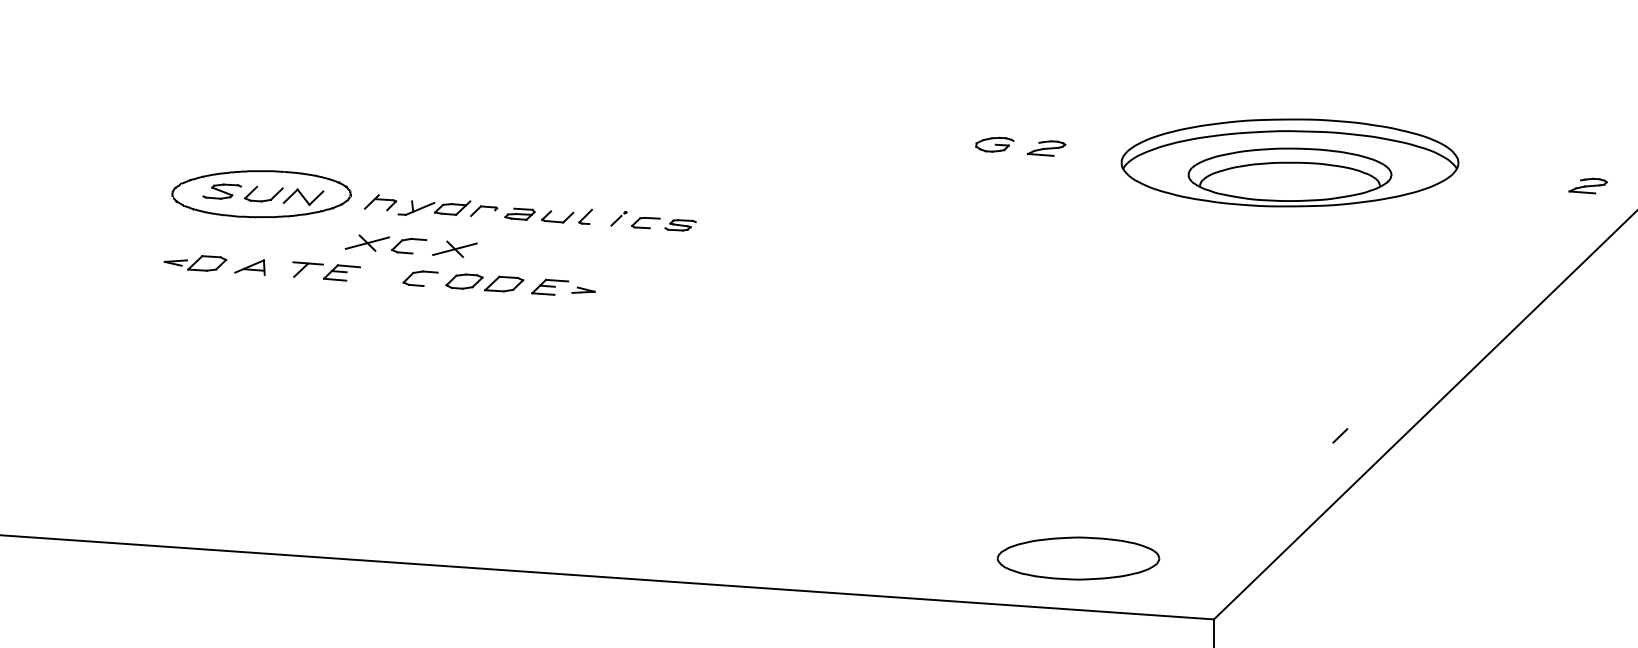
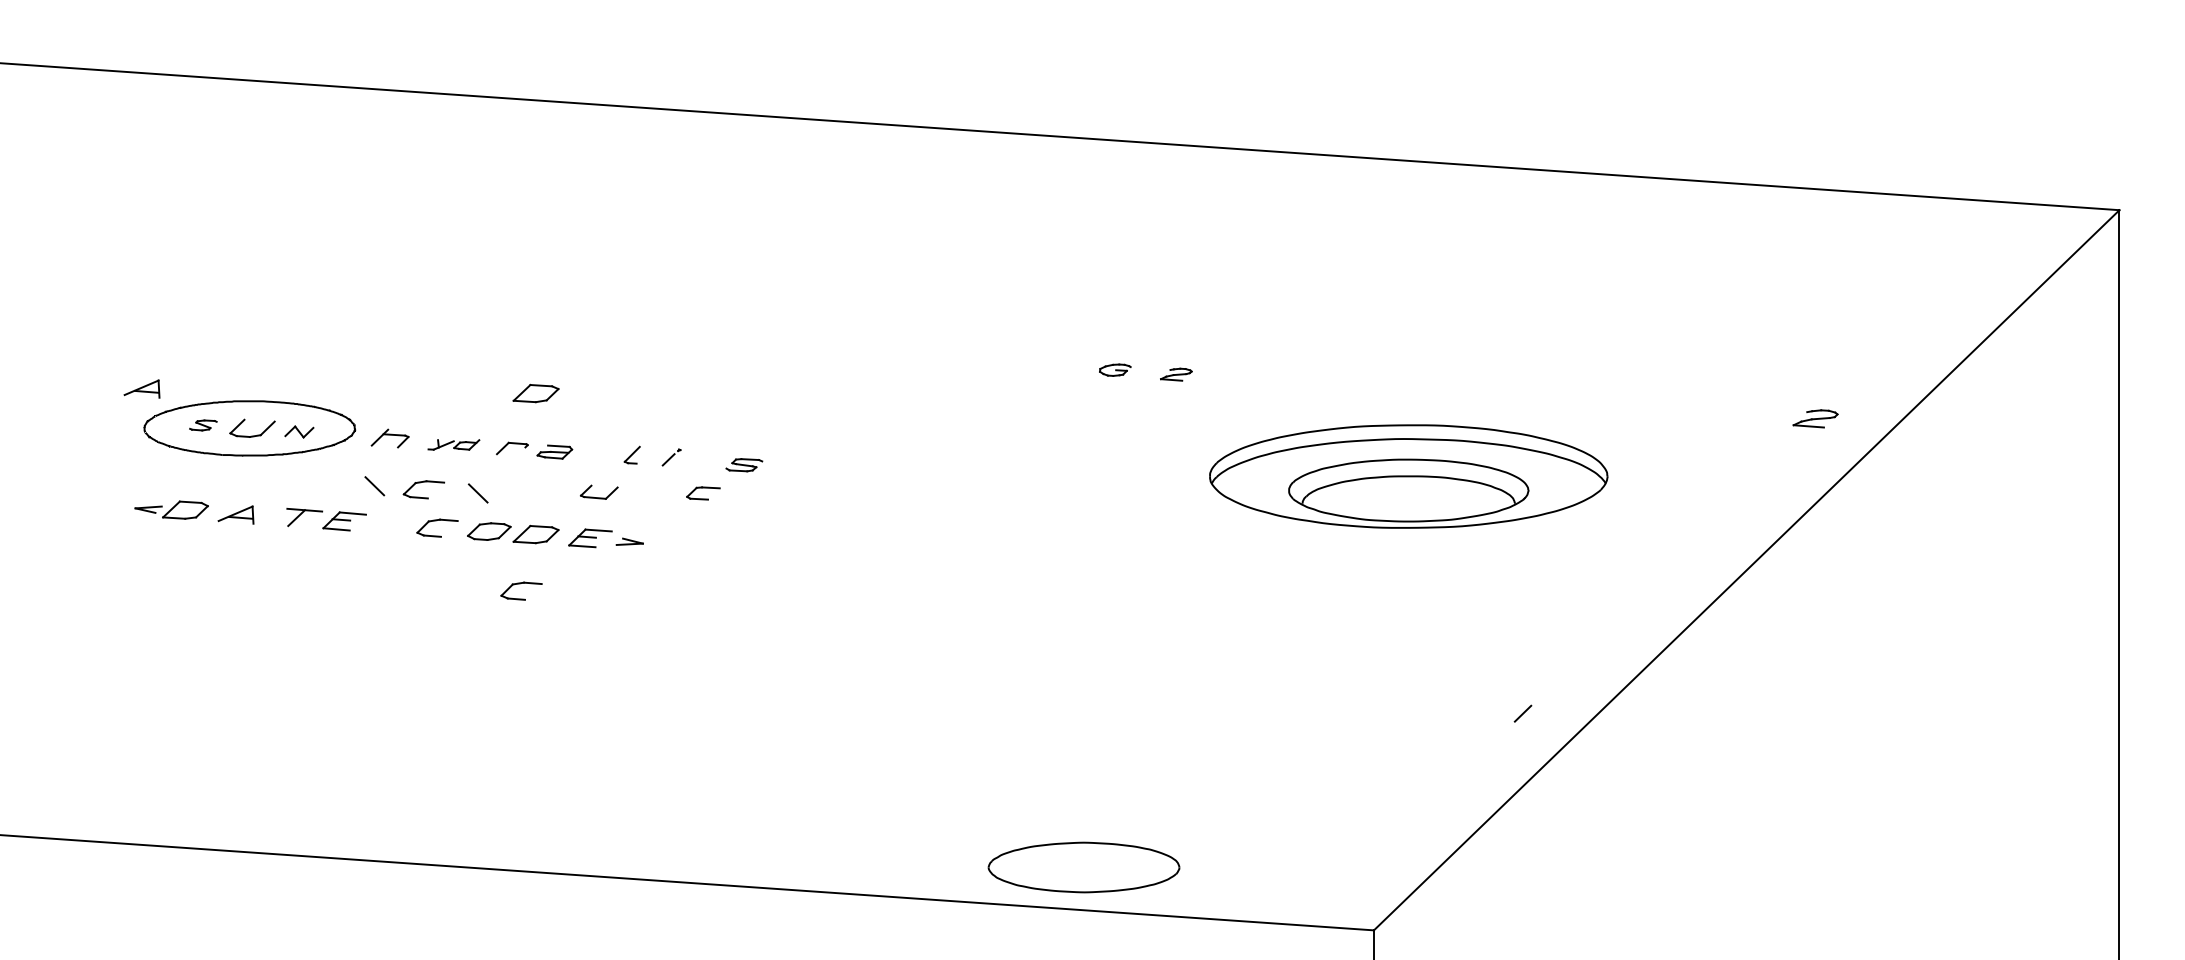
part: (995, 145) -> (1115, 370), size x0.7
part: (1046, 148) -> (1176, 374), size x0.7
part: (169, 160) -> (141, 388), added
part: (1289, 162) -> (1408, 476), moved
part: (503, 164) -> (535, 393), added
part: (222, 191) -> (203, 425), size x0.6
part: (303, 196) -> (299, 431), size x0.6
part: (434, 207) -> (453, 444), size x0.6
part: (557, 216) -> (599, 491), moved
part: (645, 223) -> (703, 493), moved
line: (367, 243) -> (374, 486), removed
line: (454, 249) -> (477, 493), removed
part: (490, 326) -> (520, 584), added
part: (1078, 558) -> (1083, 867), moved

